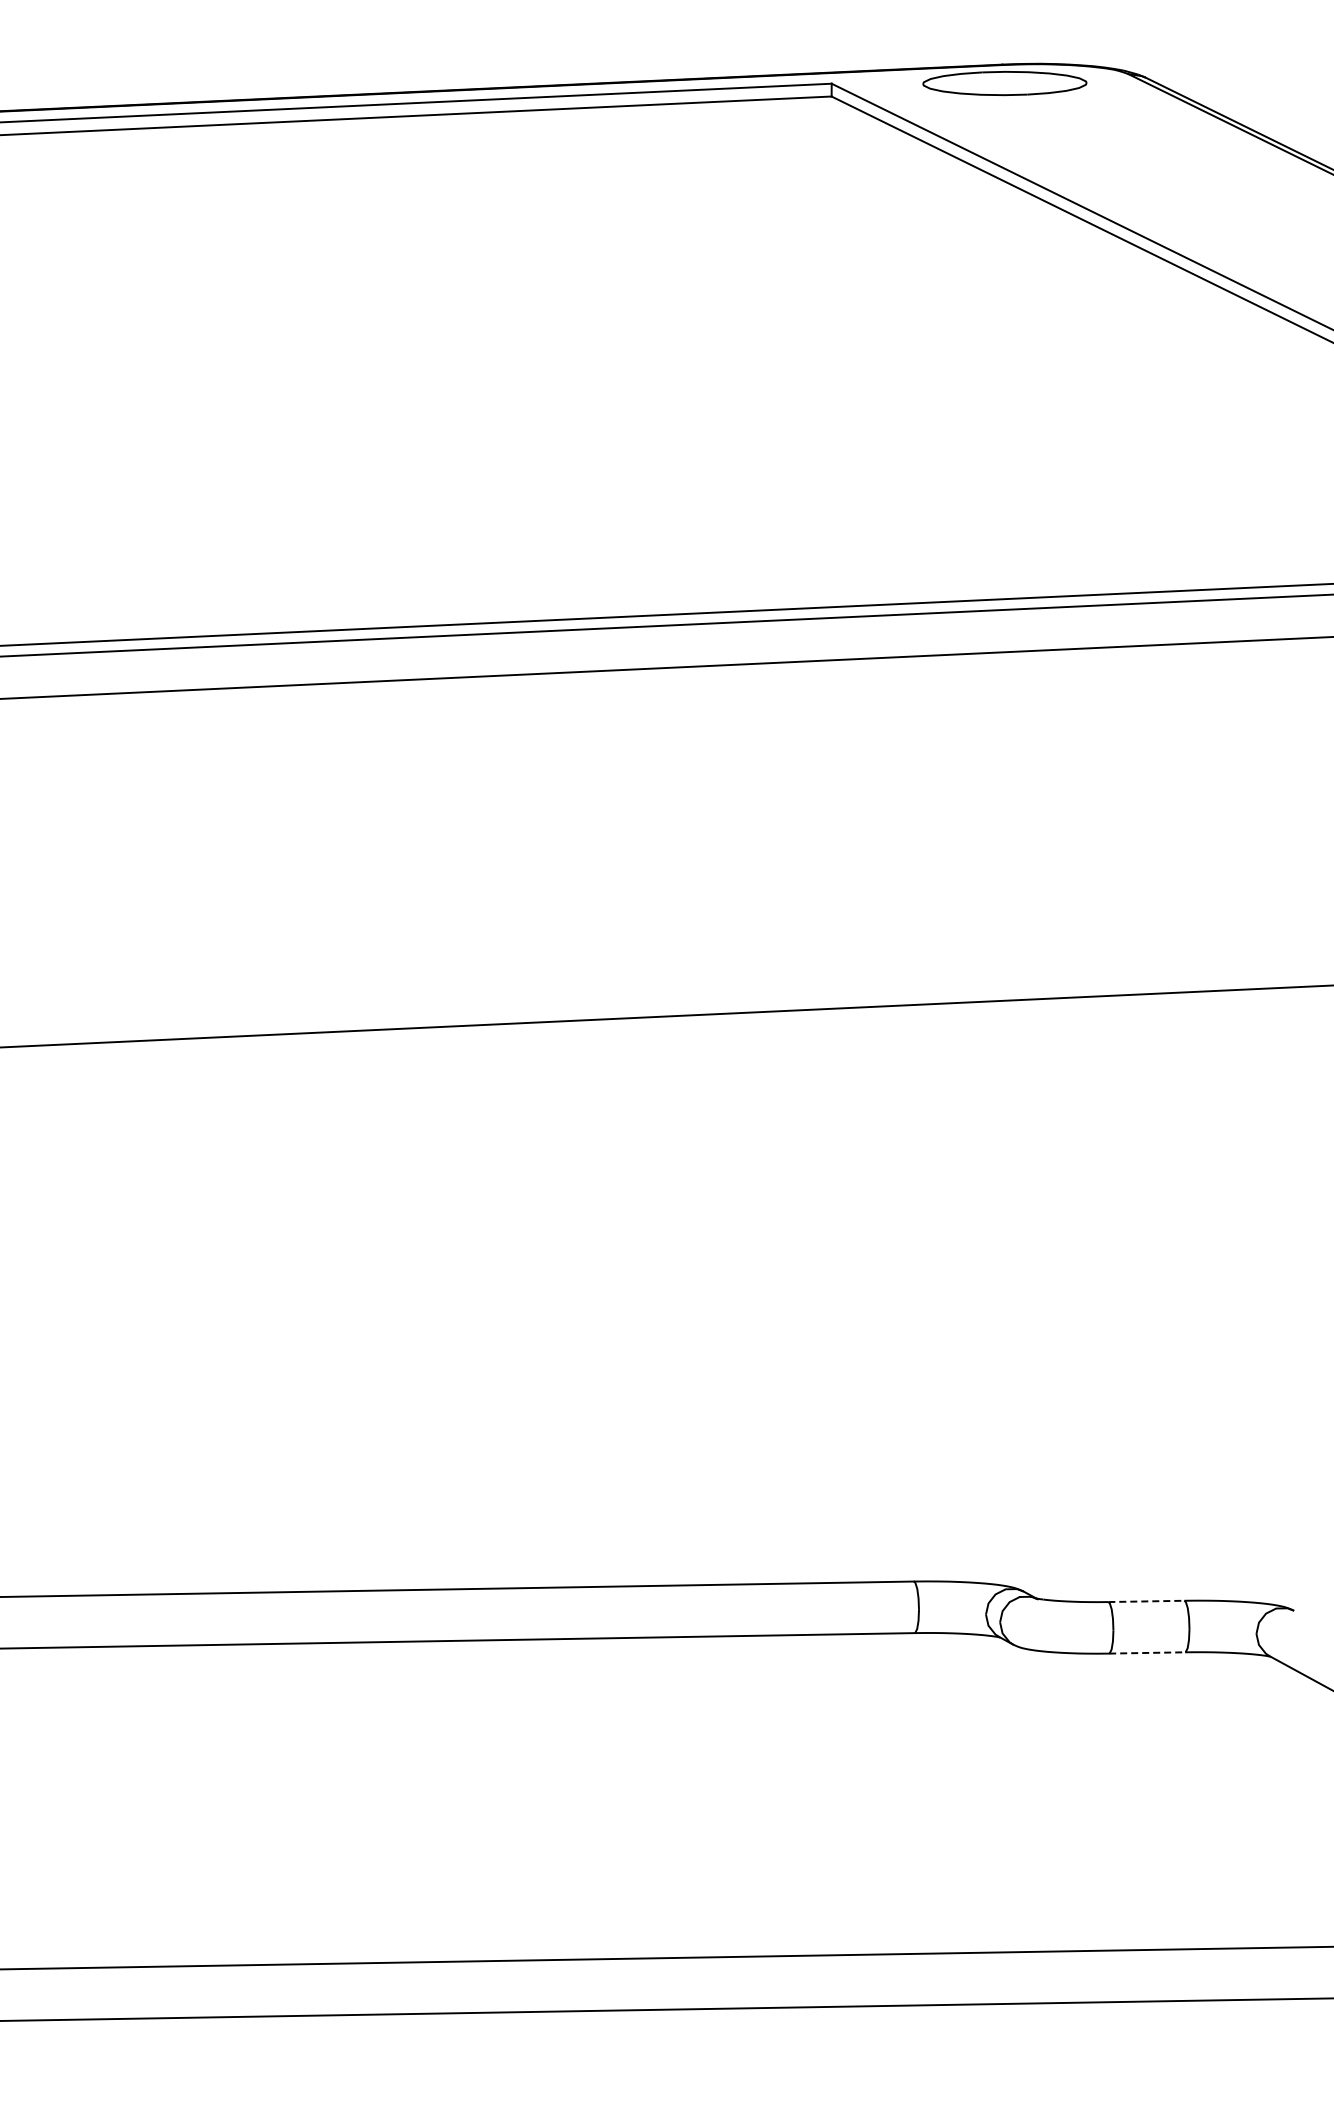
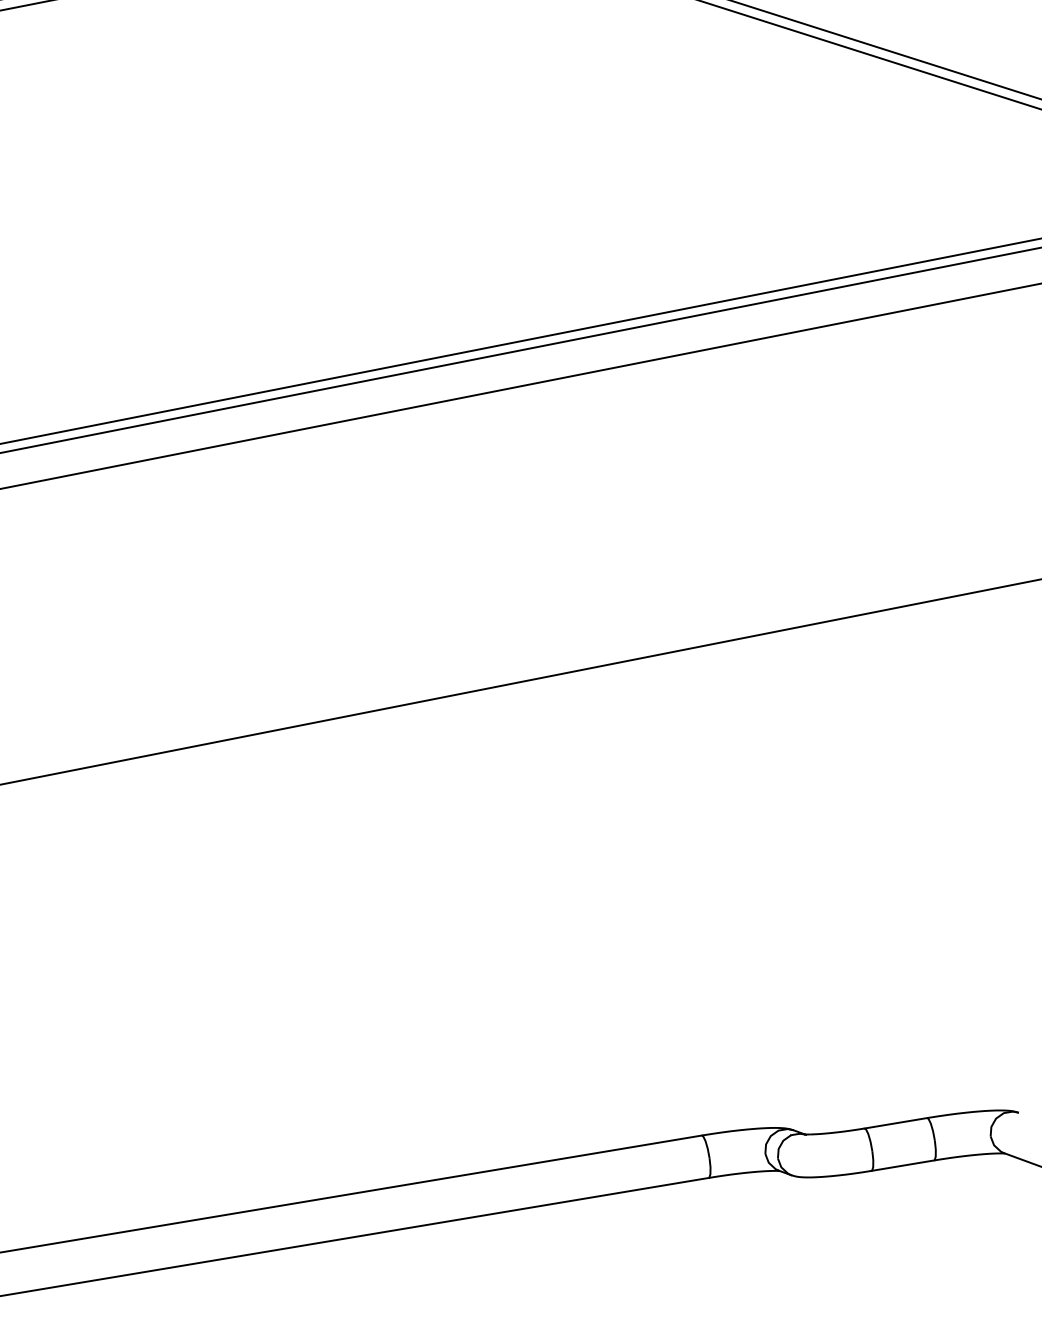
line: (1146, 1601) -> (896, 1123), dashed -> solid
line: (1147, 1652) -> (903, 1165), dashed -> solid

